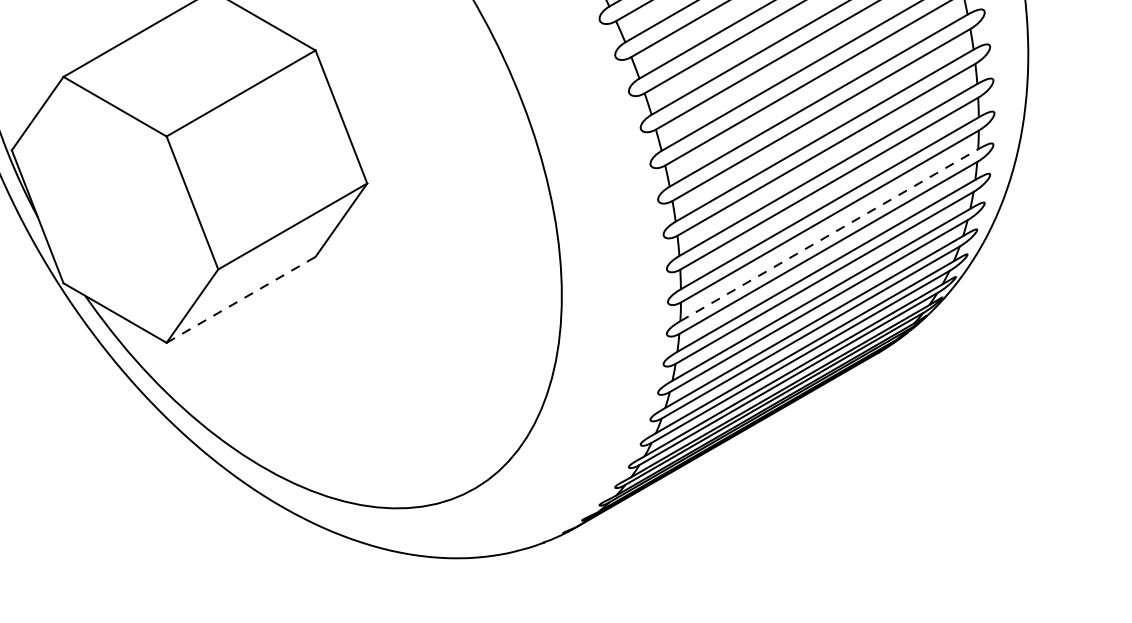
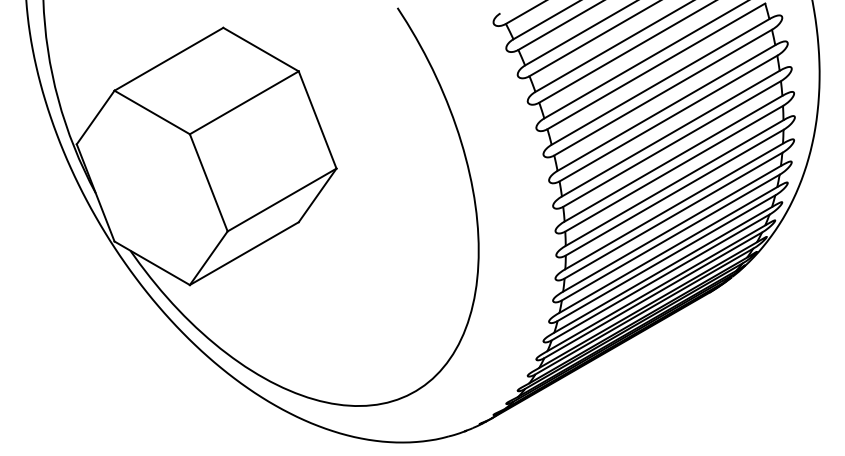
line: (829, 235) -> (674, 206), dashed -> solid
line: (241, 299) -> (244, 253), dashed -> solid

